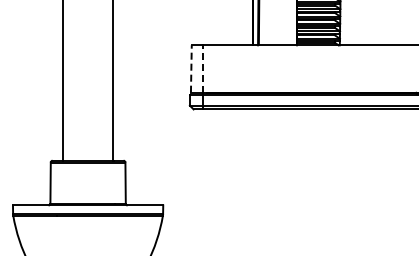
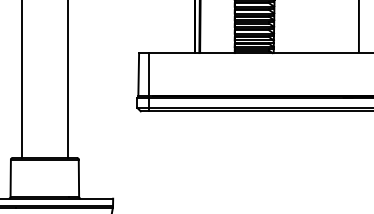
line: (191, 69) -> (138, 75), dashed -> solid
line: (202, 69) -> (148, 75), dashed -> solid

